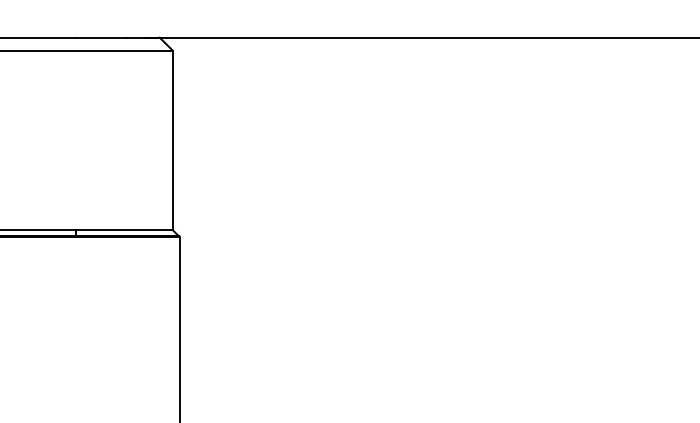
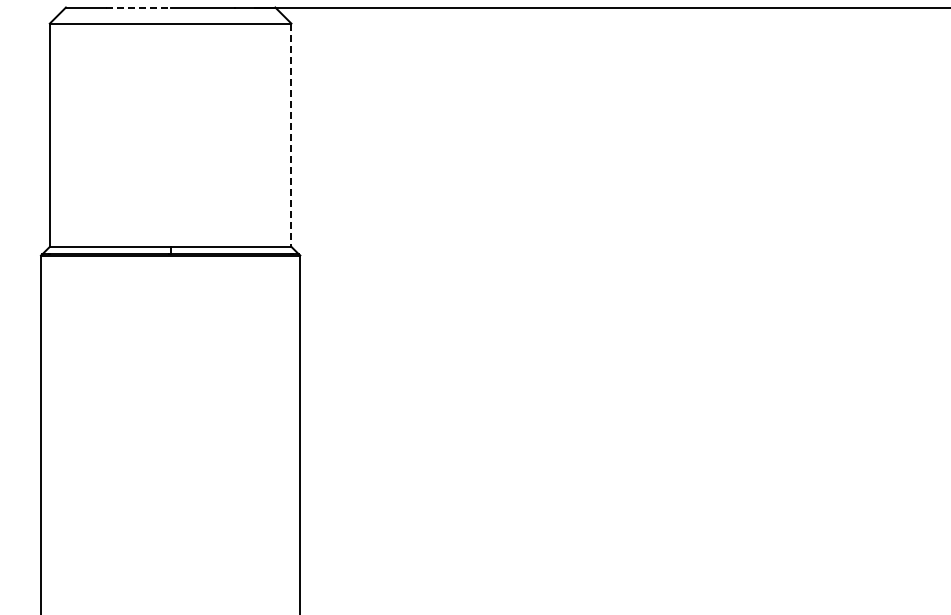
line: (49, 37) -> (138, 7), solid -> dashed
line: (172, 140) -> (291, 135), solid -> dashed

